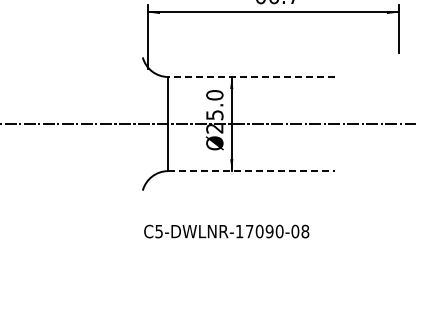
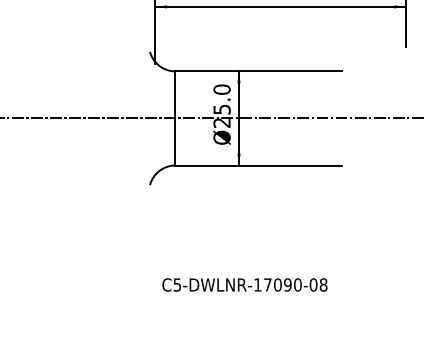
line: (251, 77) -> (258, 71), dashed -> solid
line: (252, 171) -> (259, 165), dashed -> solid
text: (226, 231) -> (244, 284), moved

